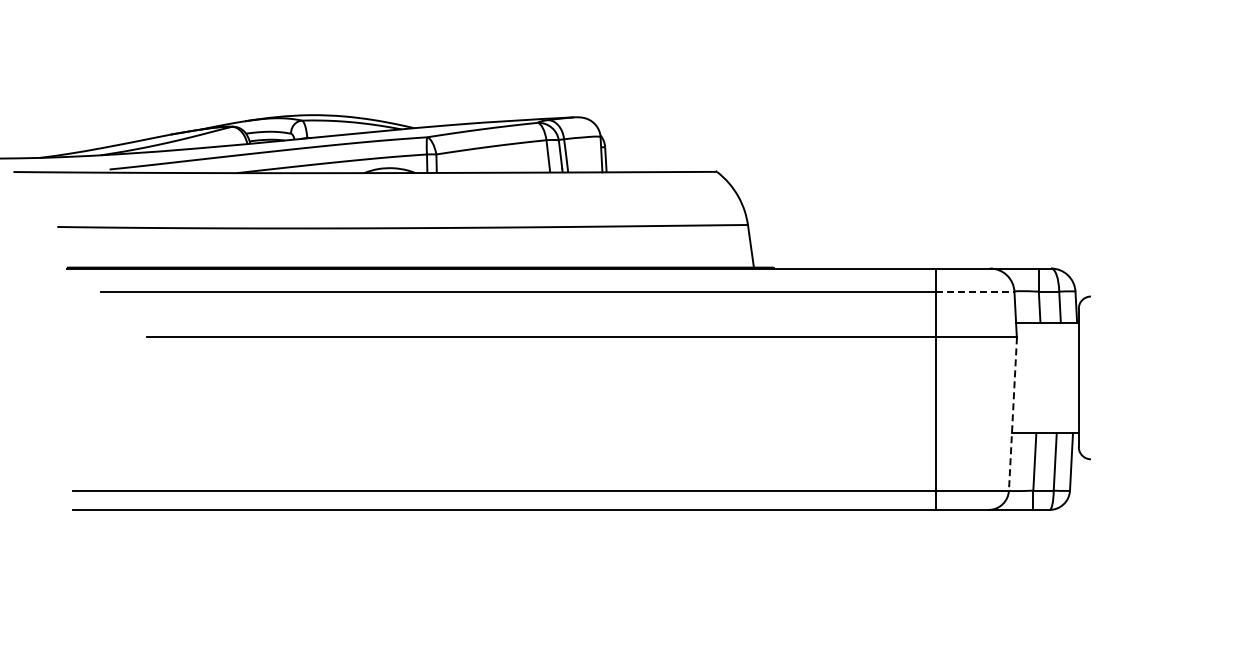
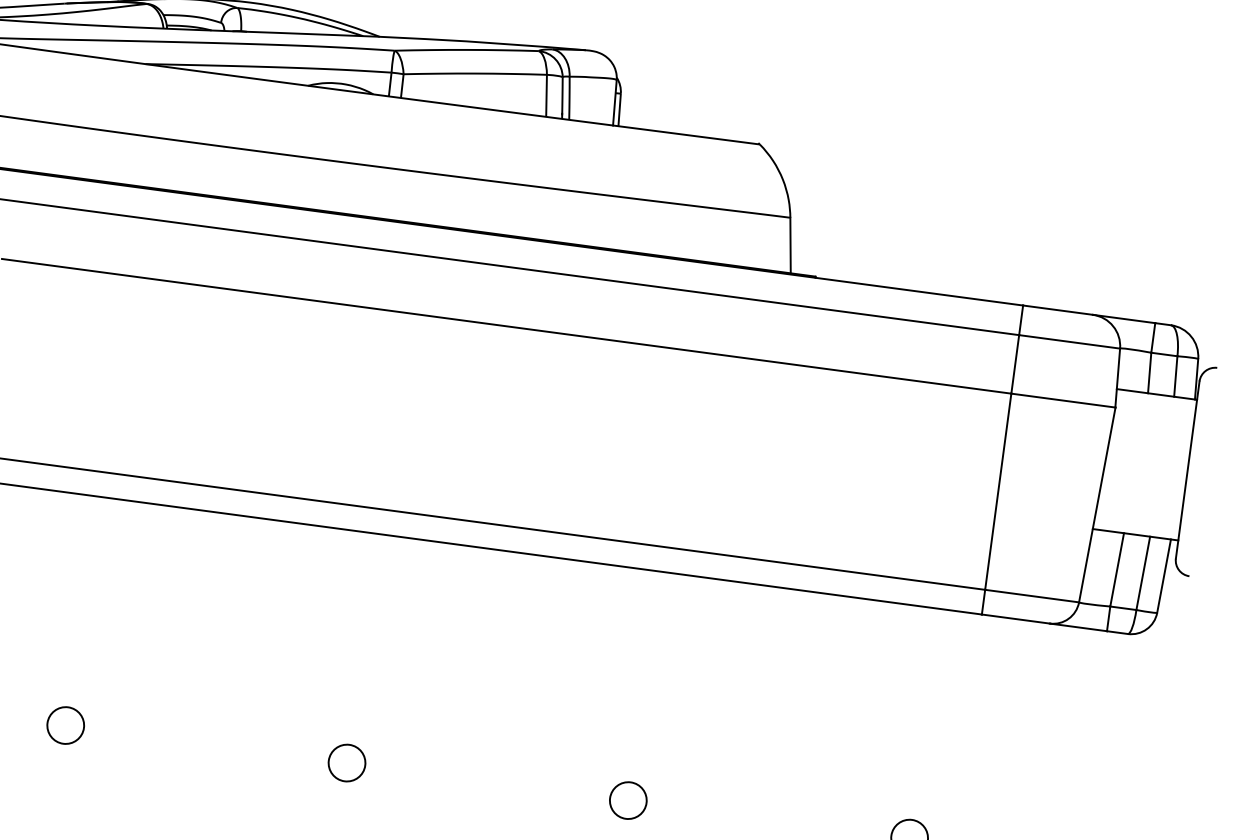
line: (975, 291) -> (1070, 341), dashed -> solid
line: (1012, 414) -> (1096, 505), dashed -> solid

